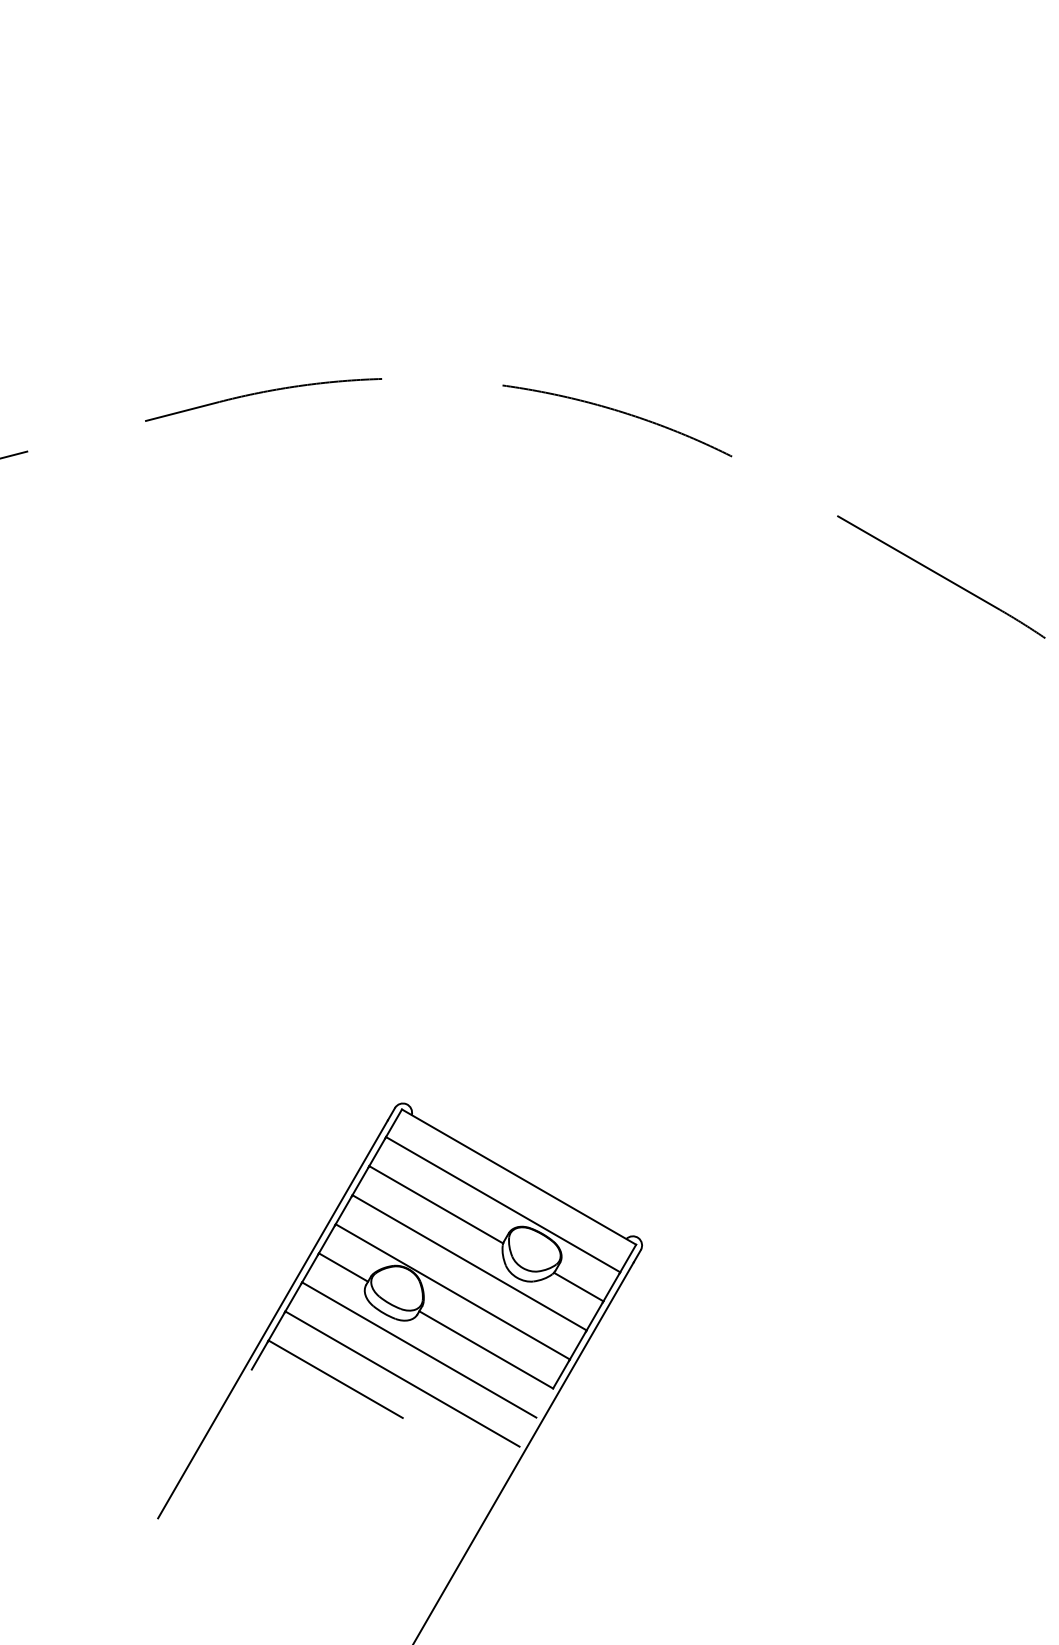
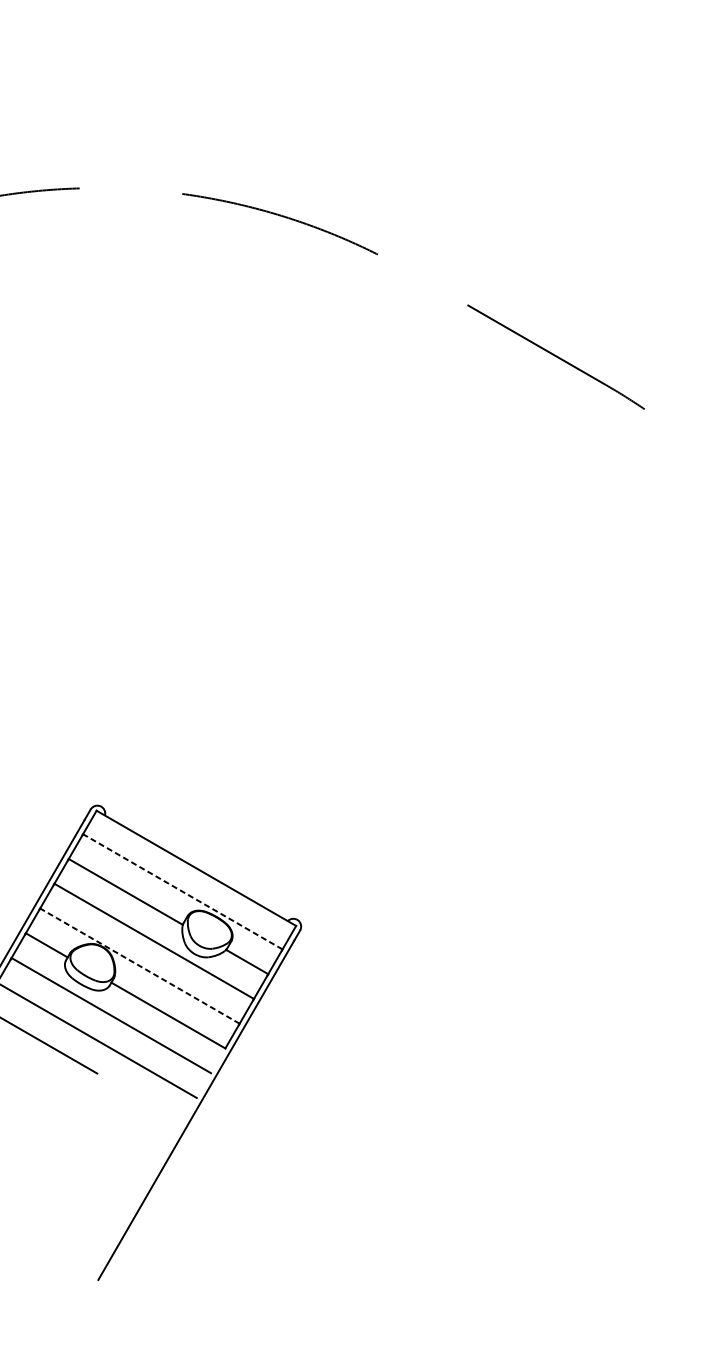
line: (502, 1204) -> (182, 891), solid -> dashed
line: (452, 1291) -> (139, 965), solid -> dashed

